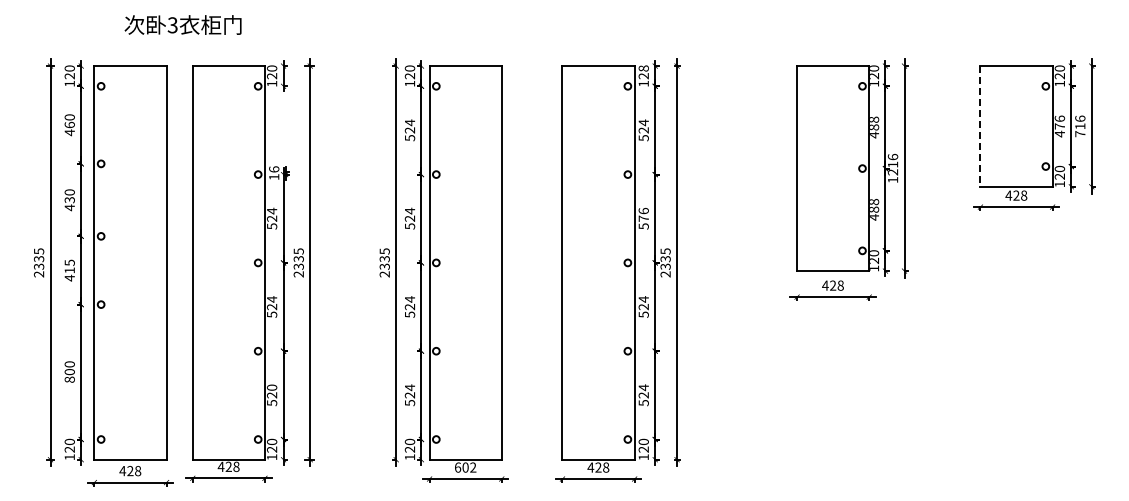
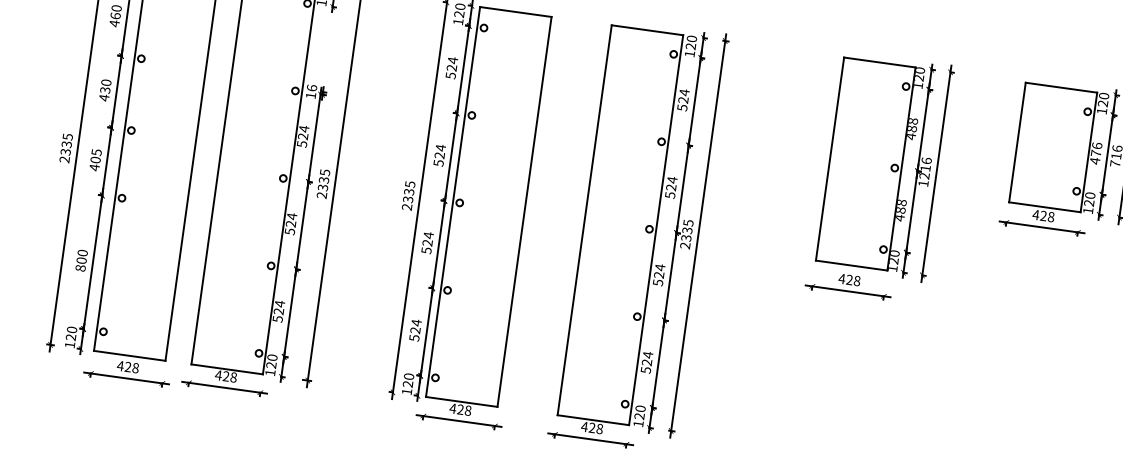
text: (643, 68) -> (691, 38), 128 -> 120
line: (980, 126) -> (1017, 142), dashed -> solid
text: (643, 214) -> (671, 183), 576 -> 524
text: (69, 270) -> (95, 160), 415 -> 405
text: (272, 387) -> (280, 303), 520 -> 524
text: (465, 467) -> (460, 409), 602 -> 428

